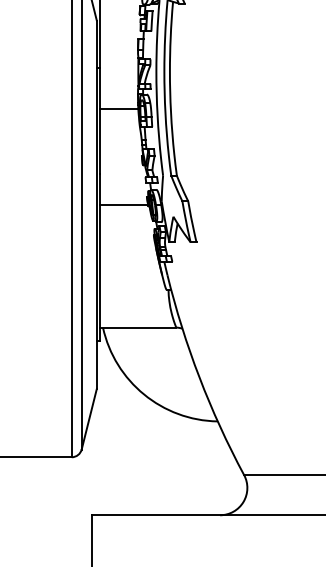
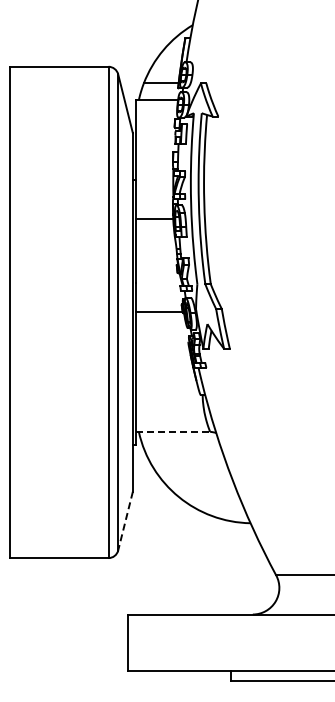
line: (138, 327) -> (173, 431), solid -> dashed
line: (89, 419) -> (125, 521), solid -> dashed

